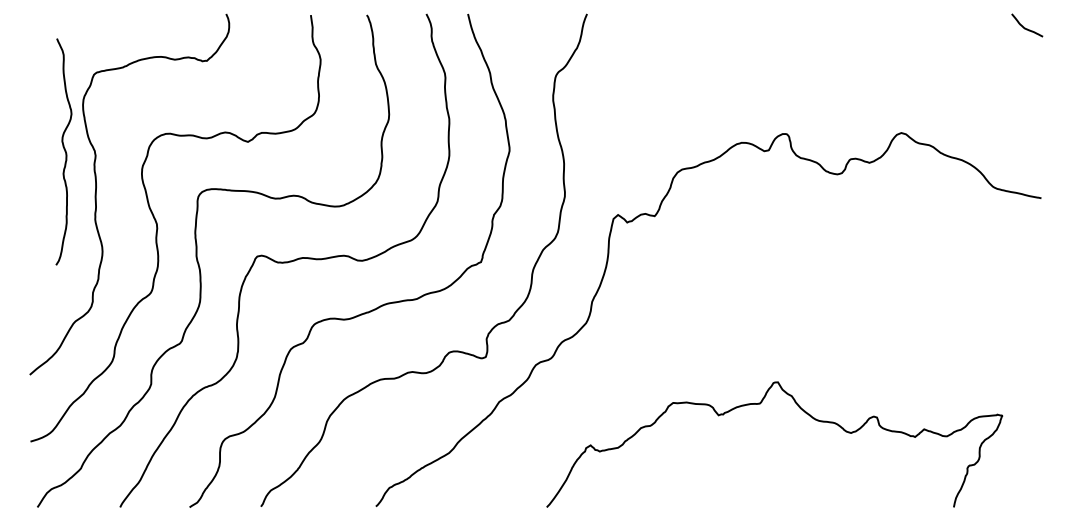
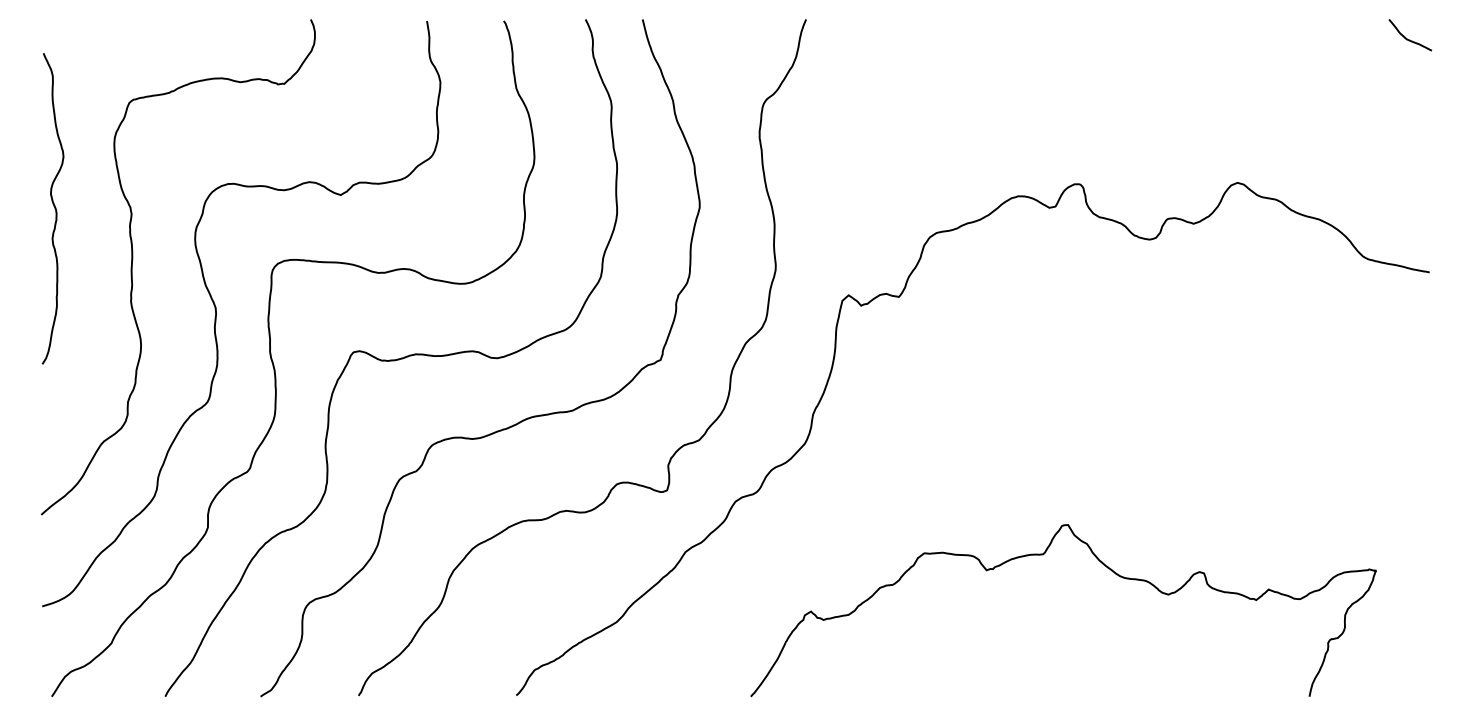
curve: (64, 151) -> (54, 208), moved

